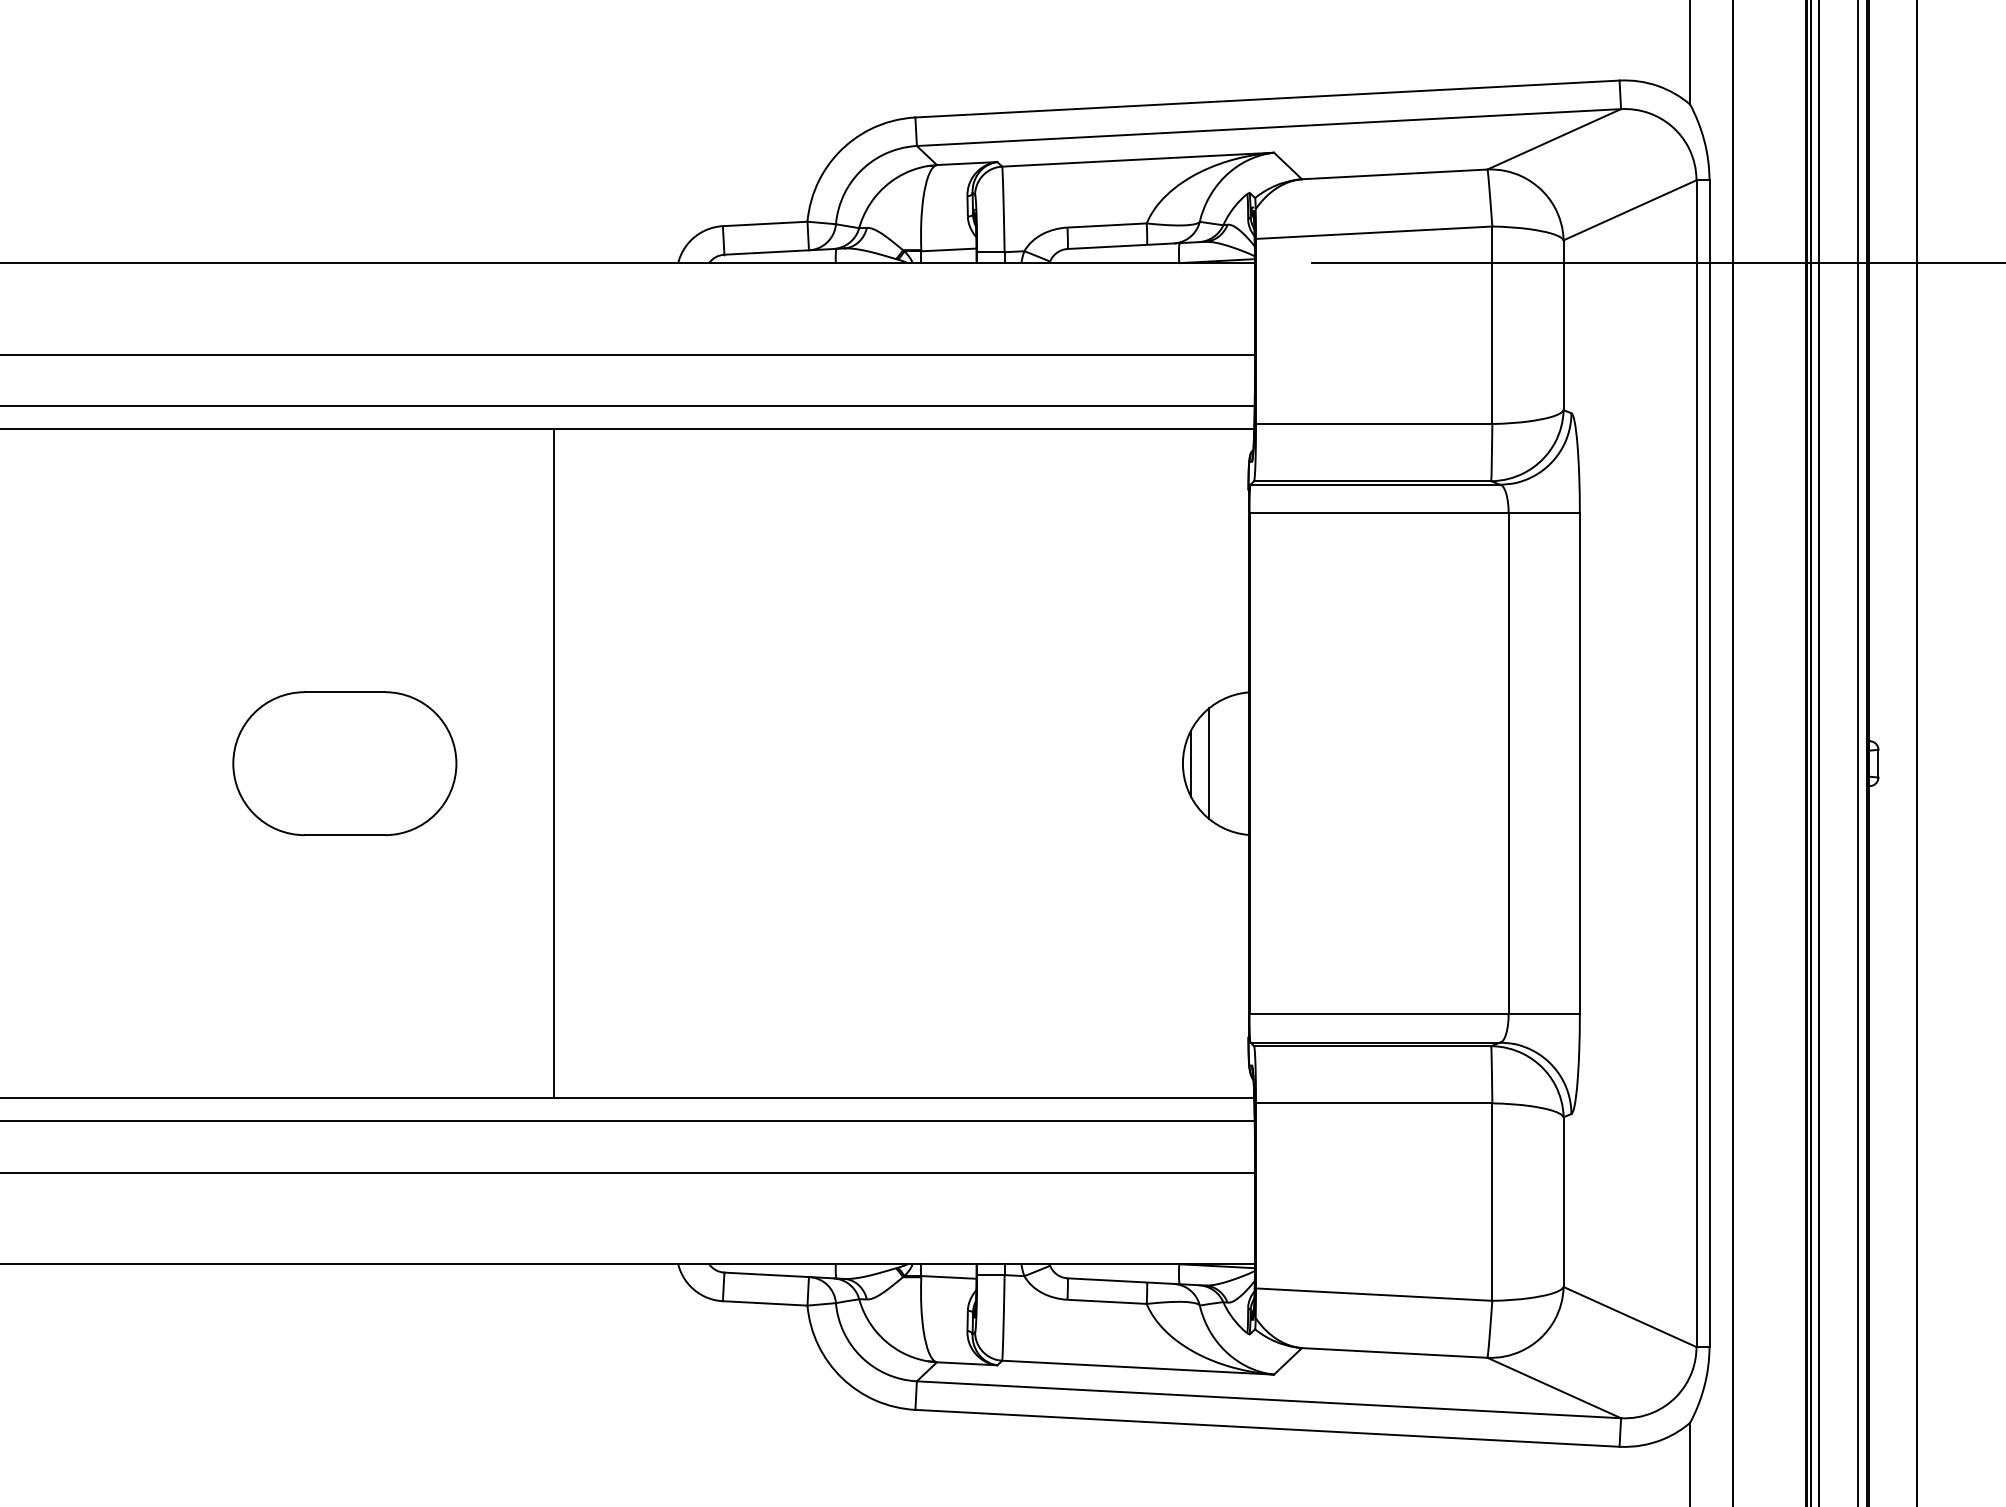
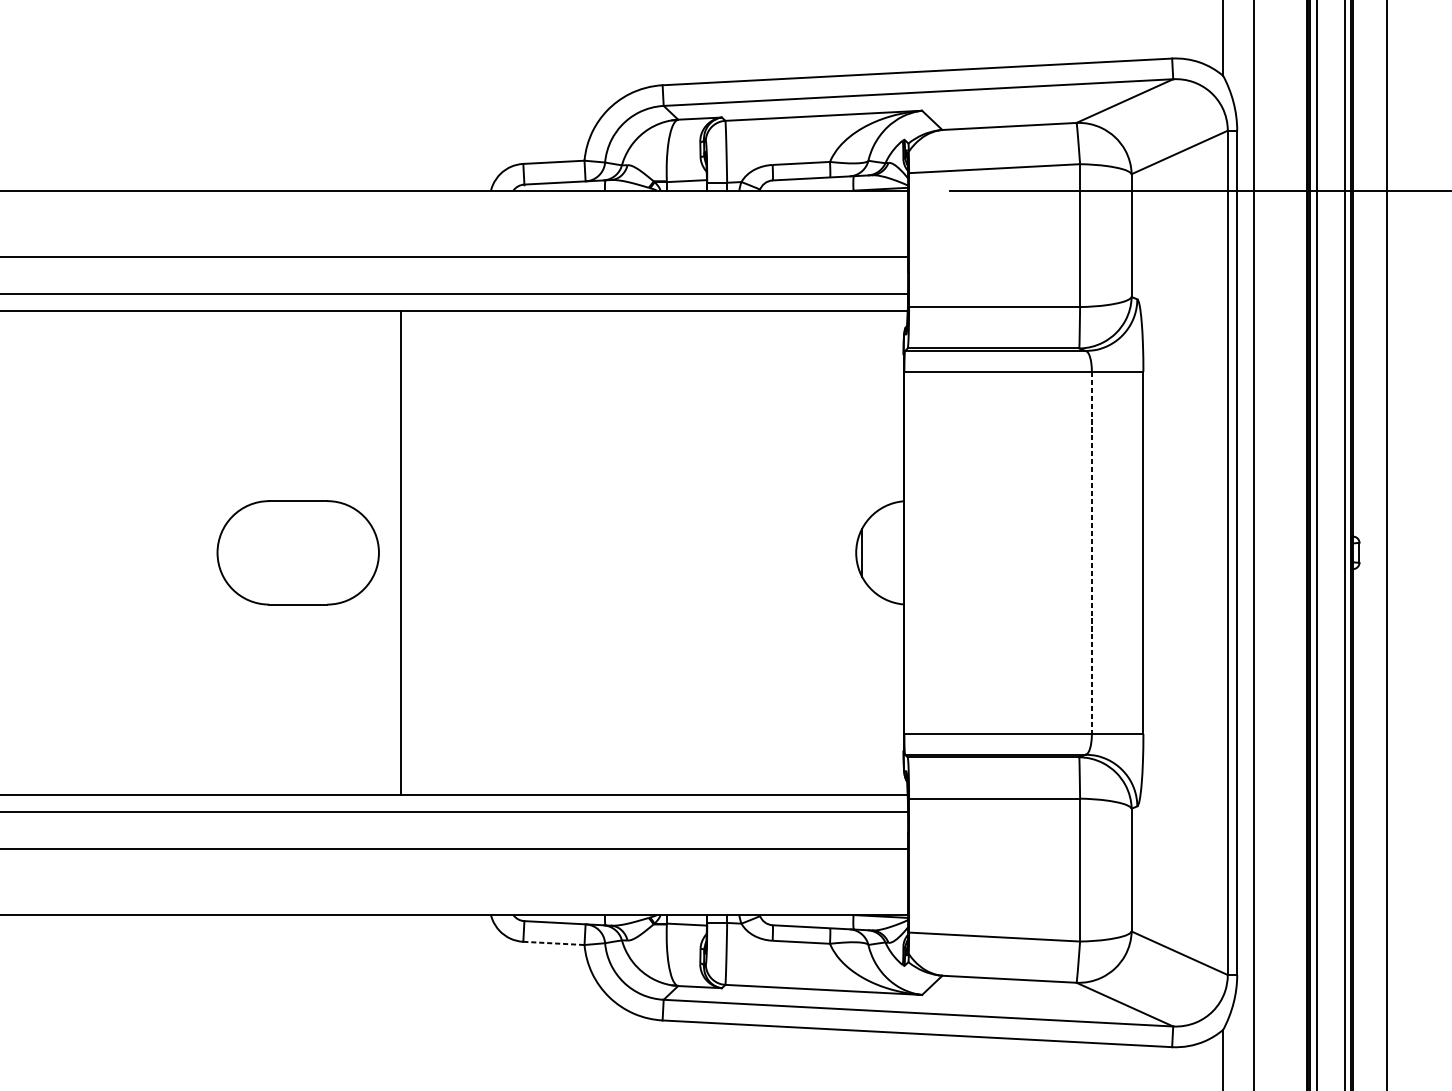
part: (344, 763) -> (297, 552), moved
line: (1209, 763) -> (875, 552), removed
line: (1508, 764) -> (1091, 553), solid -> dashed
line: (765, 1303) -> (554, 943), solid -> dashed

